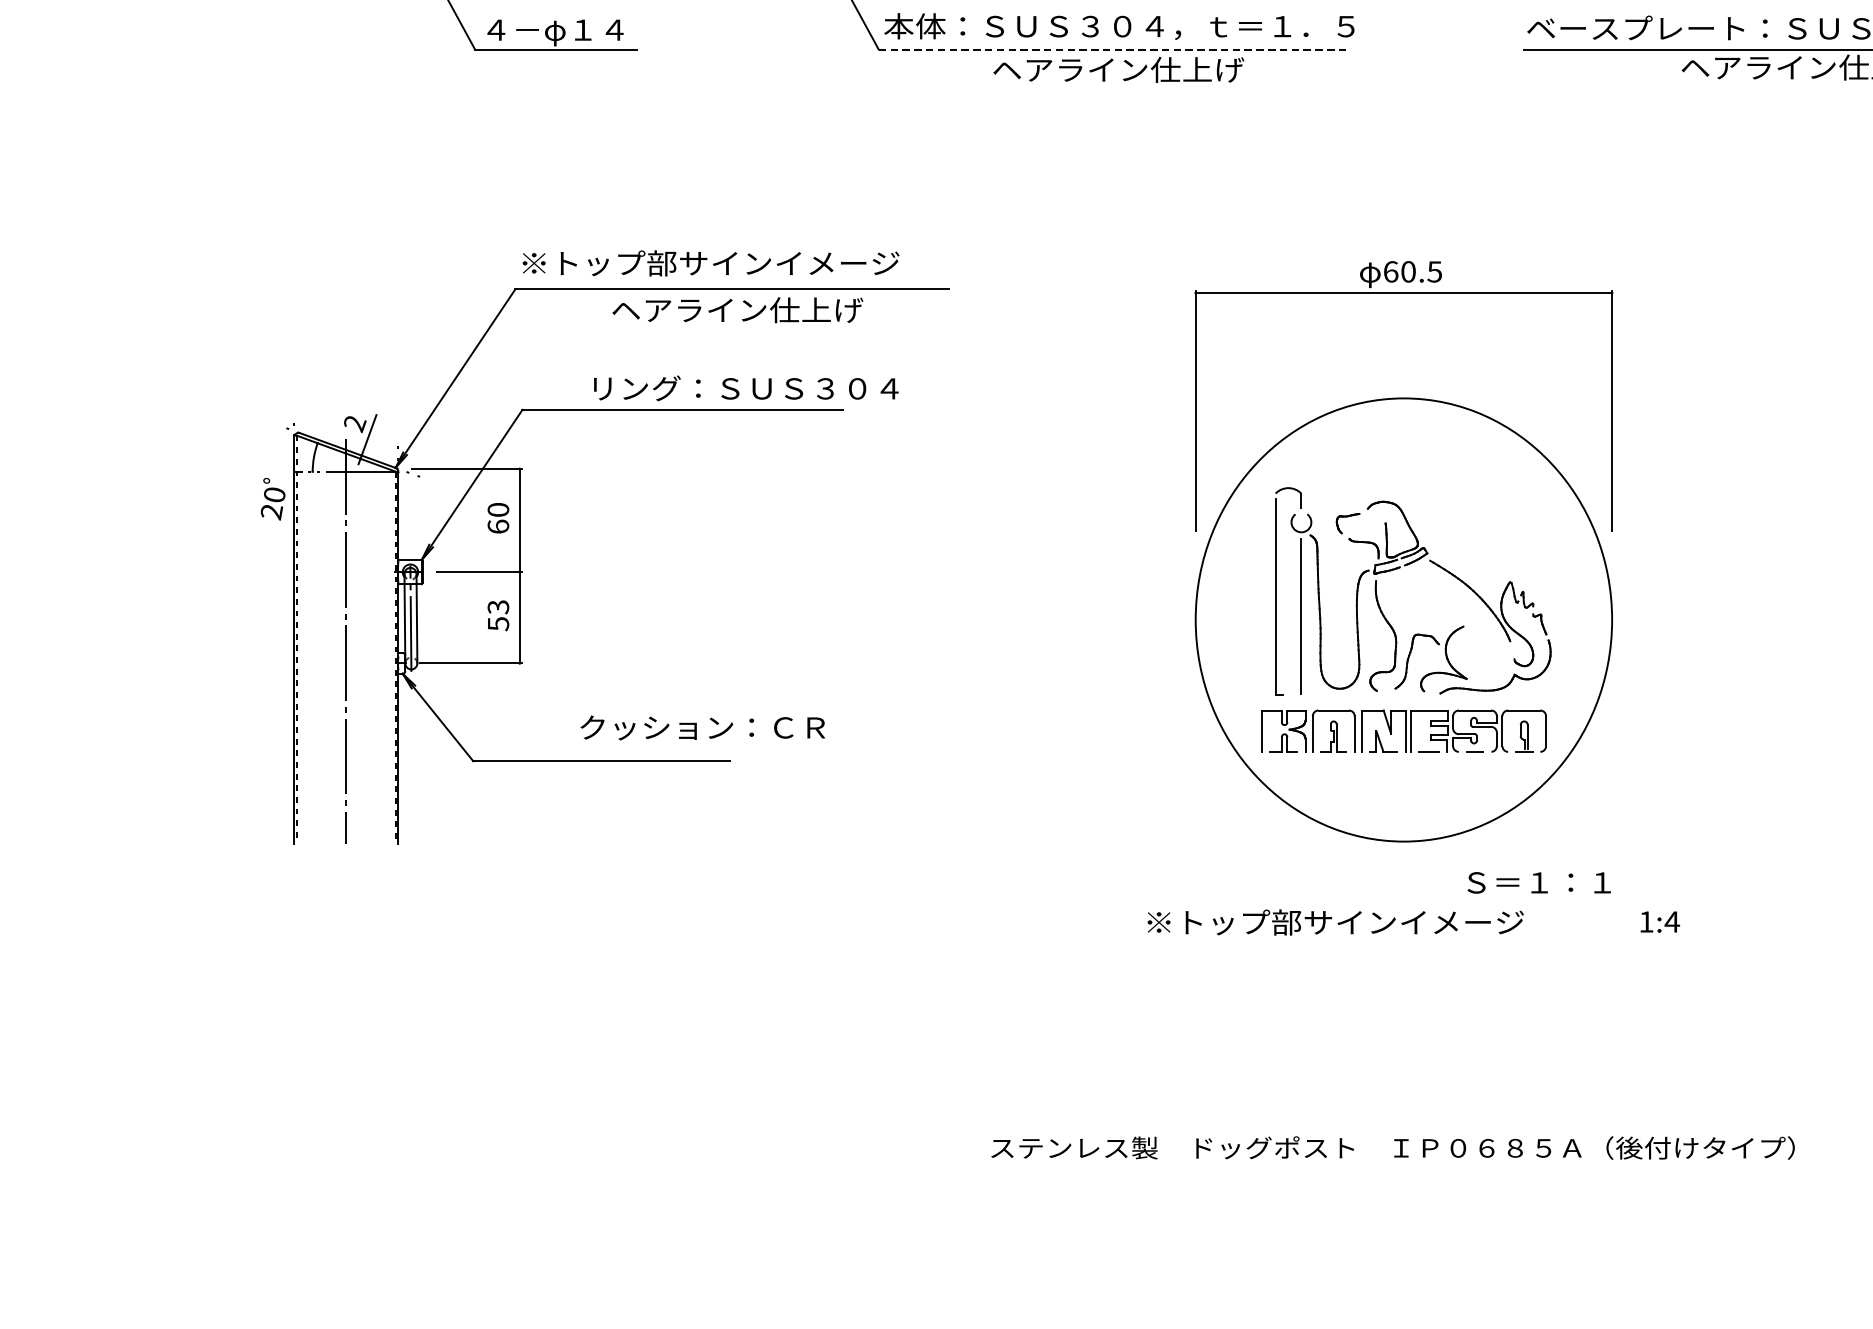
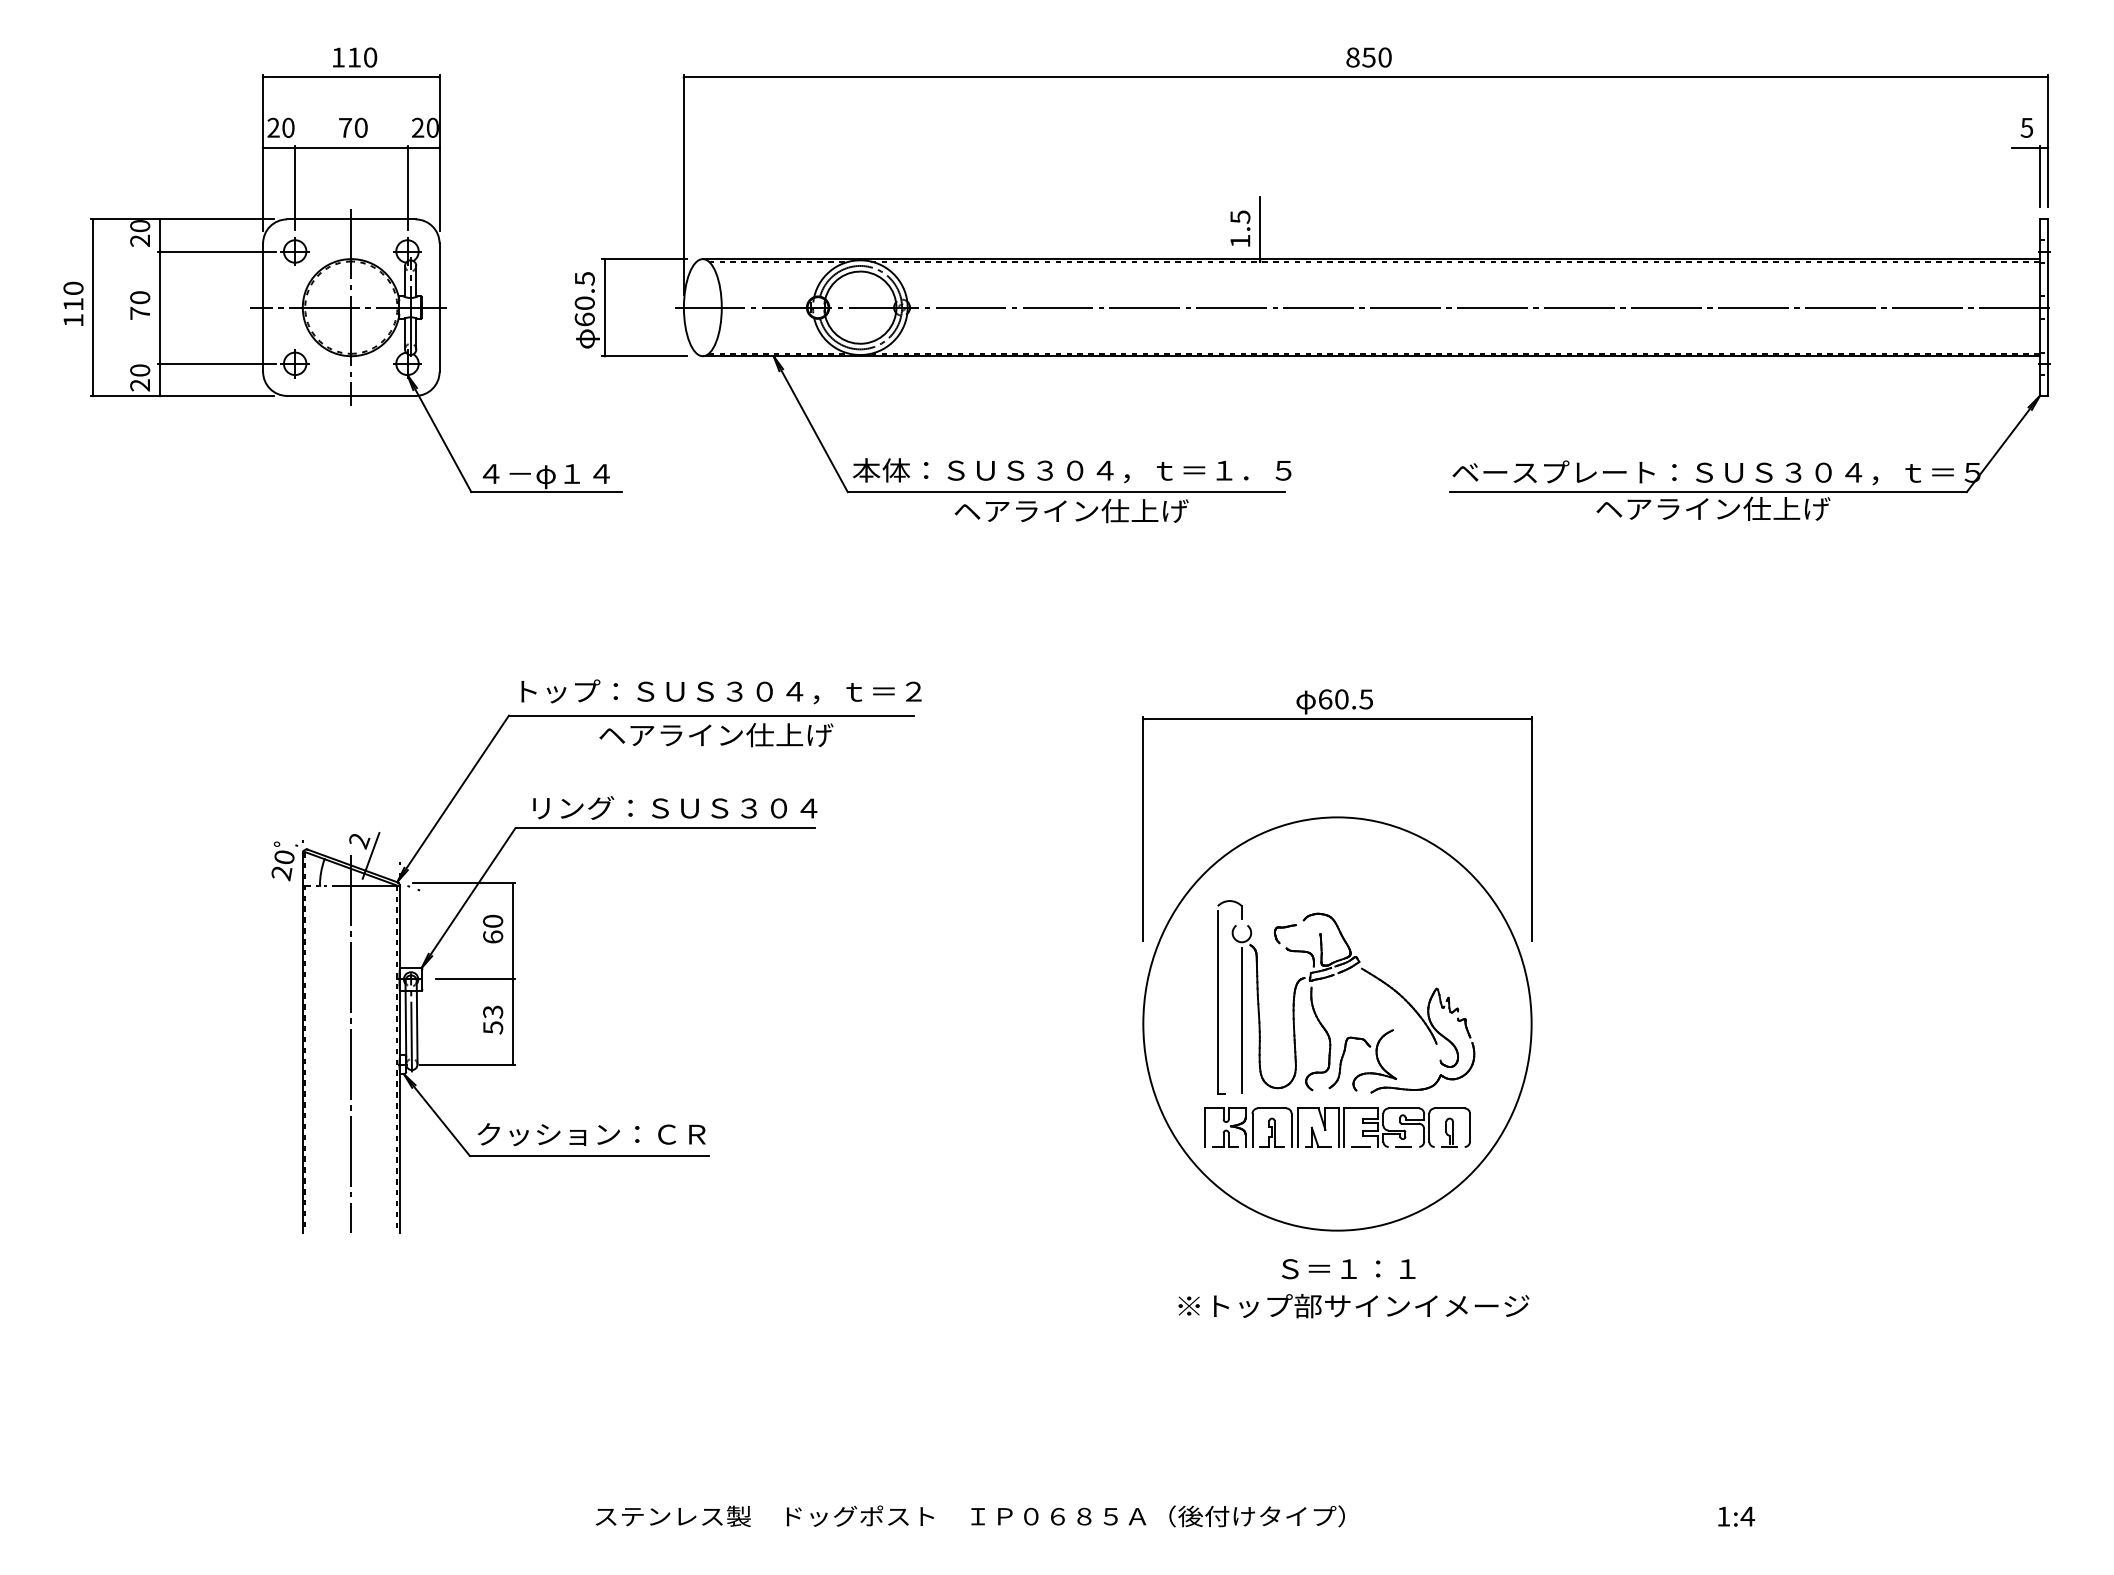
line: (1113, 50) -> (1066, 492), dashed -> solid
text: (740, 263) -> (718, 691), ※トップ部サインイメージ -> トップ：ＳＵＳ３０４，ｔ＝２
text: (746, 387) -> (675, 807), moved
text: (272, 499) -> (282, 861), moved
text: (702, 727) -> (591, 1134), moved
text: (1539, 883) -> (1348, 1269), moved
text: (1660, 921) -> (1736, 1516), moved
text: (1335, 922) -> (1353, 1306), moved
text: (1392, 1148) -> (969, 1516), moved

